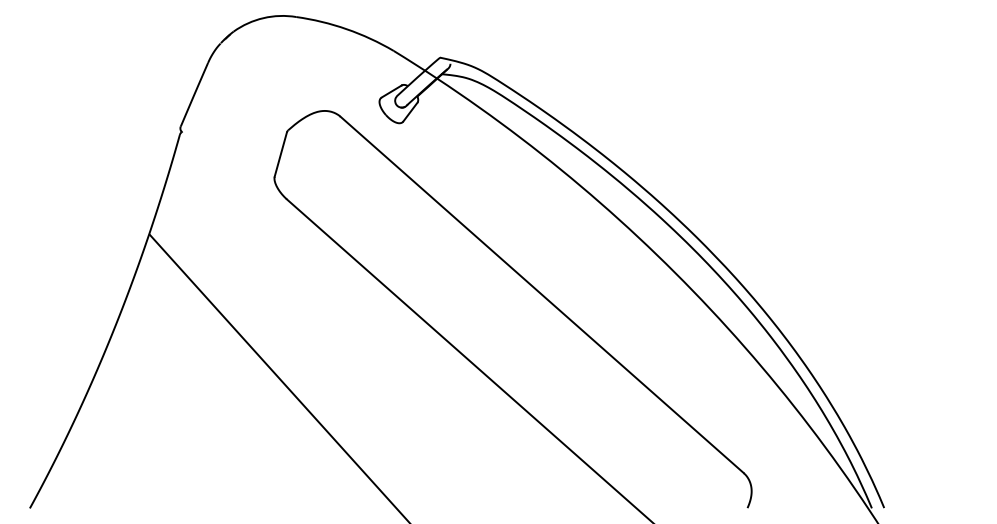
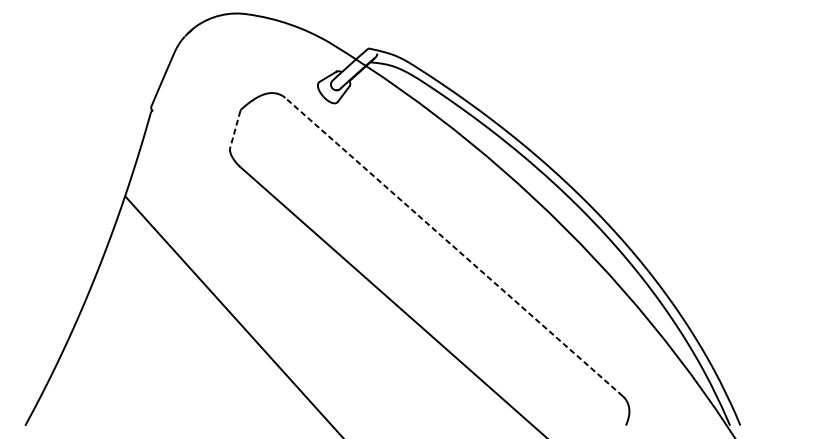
line: (280, 155) -> (235, 130), solid -> dashed
line: (542, 294) -> (454, 246), solid -> dashed

